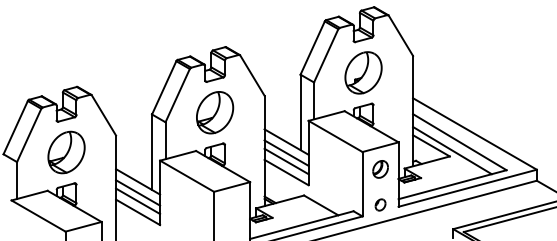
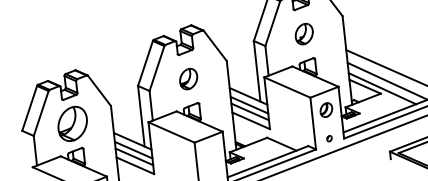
part: (363, 72) -> (304, 33), size x0.6
part: (215, 112) -> (188, 78), size x0.6
part: (380, 204) -> (329, 138), size x0.6

